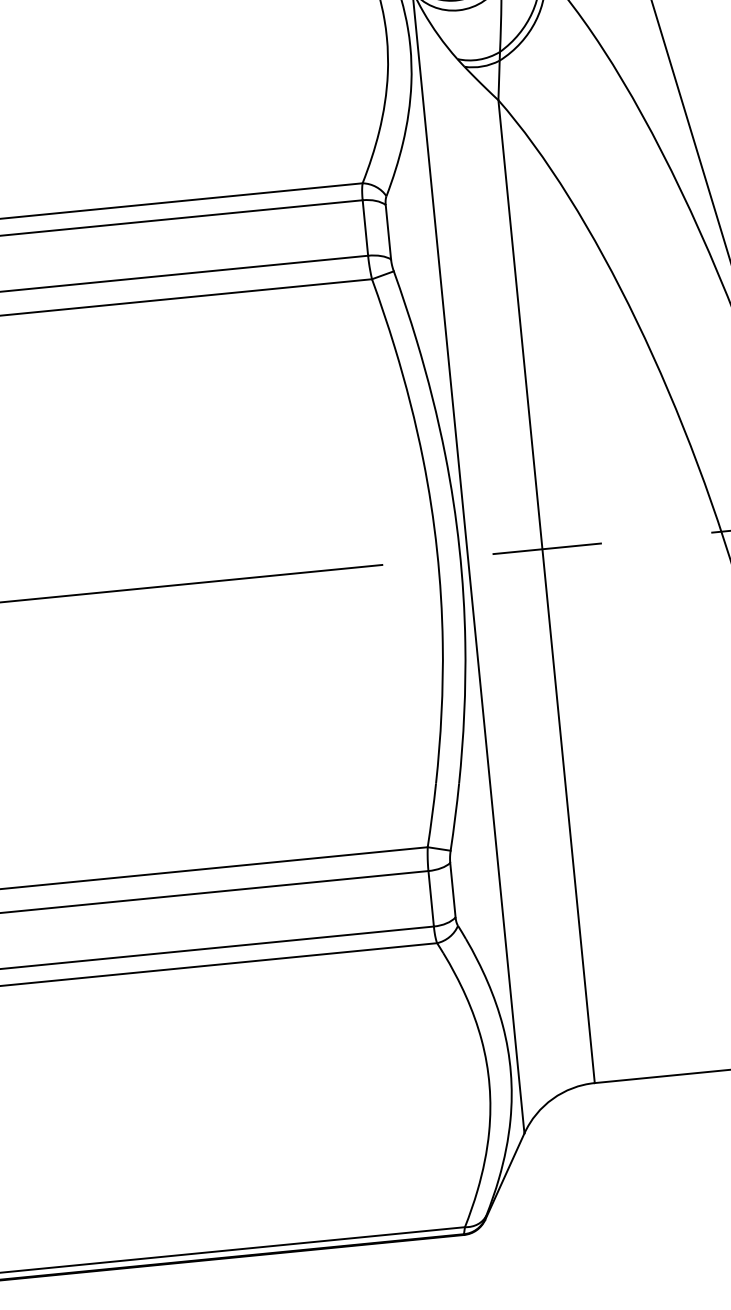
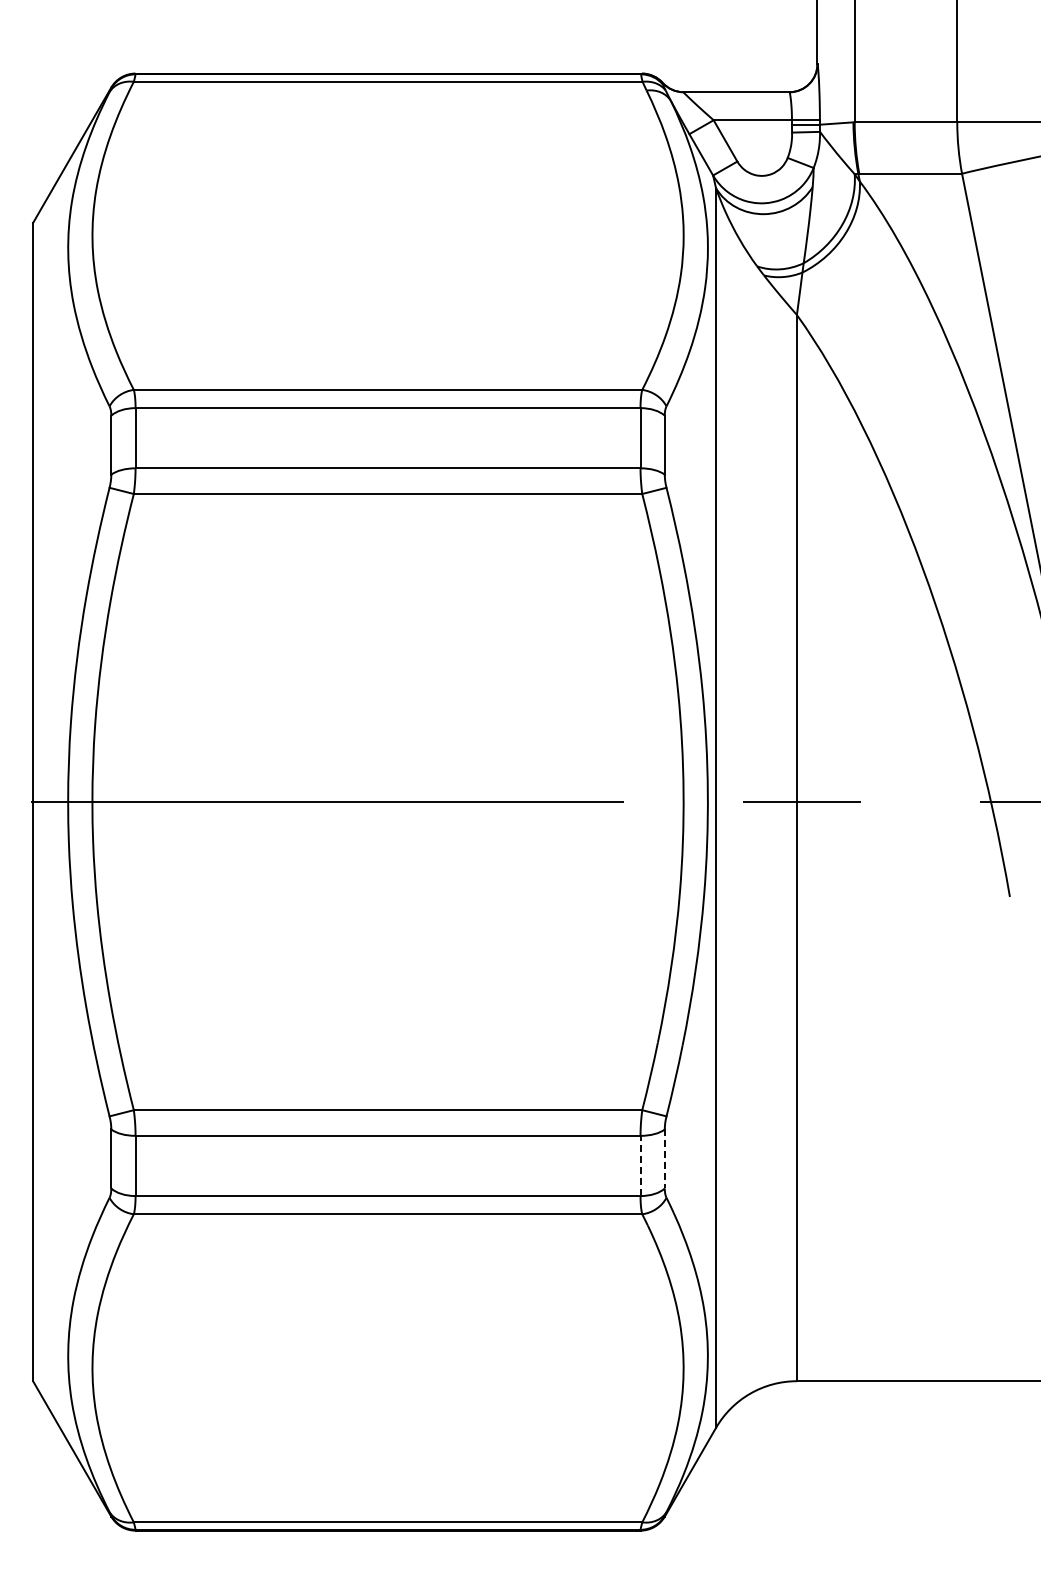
line: (452, 889) -> (664, 1158), solid -> dashed
line: (431, 898) -> (640, 1165), solid -> dashed

